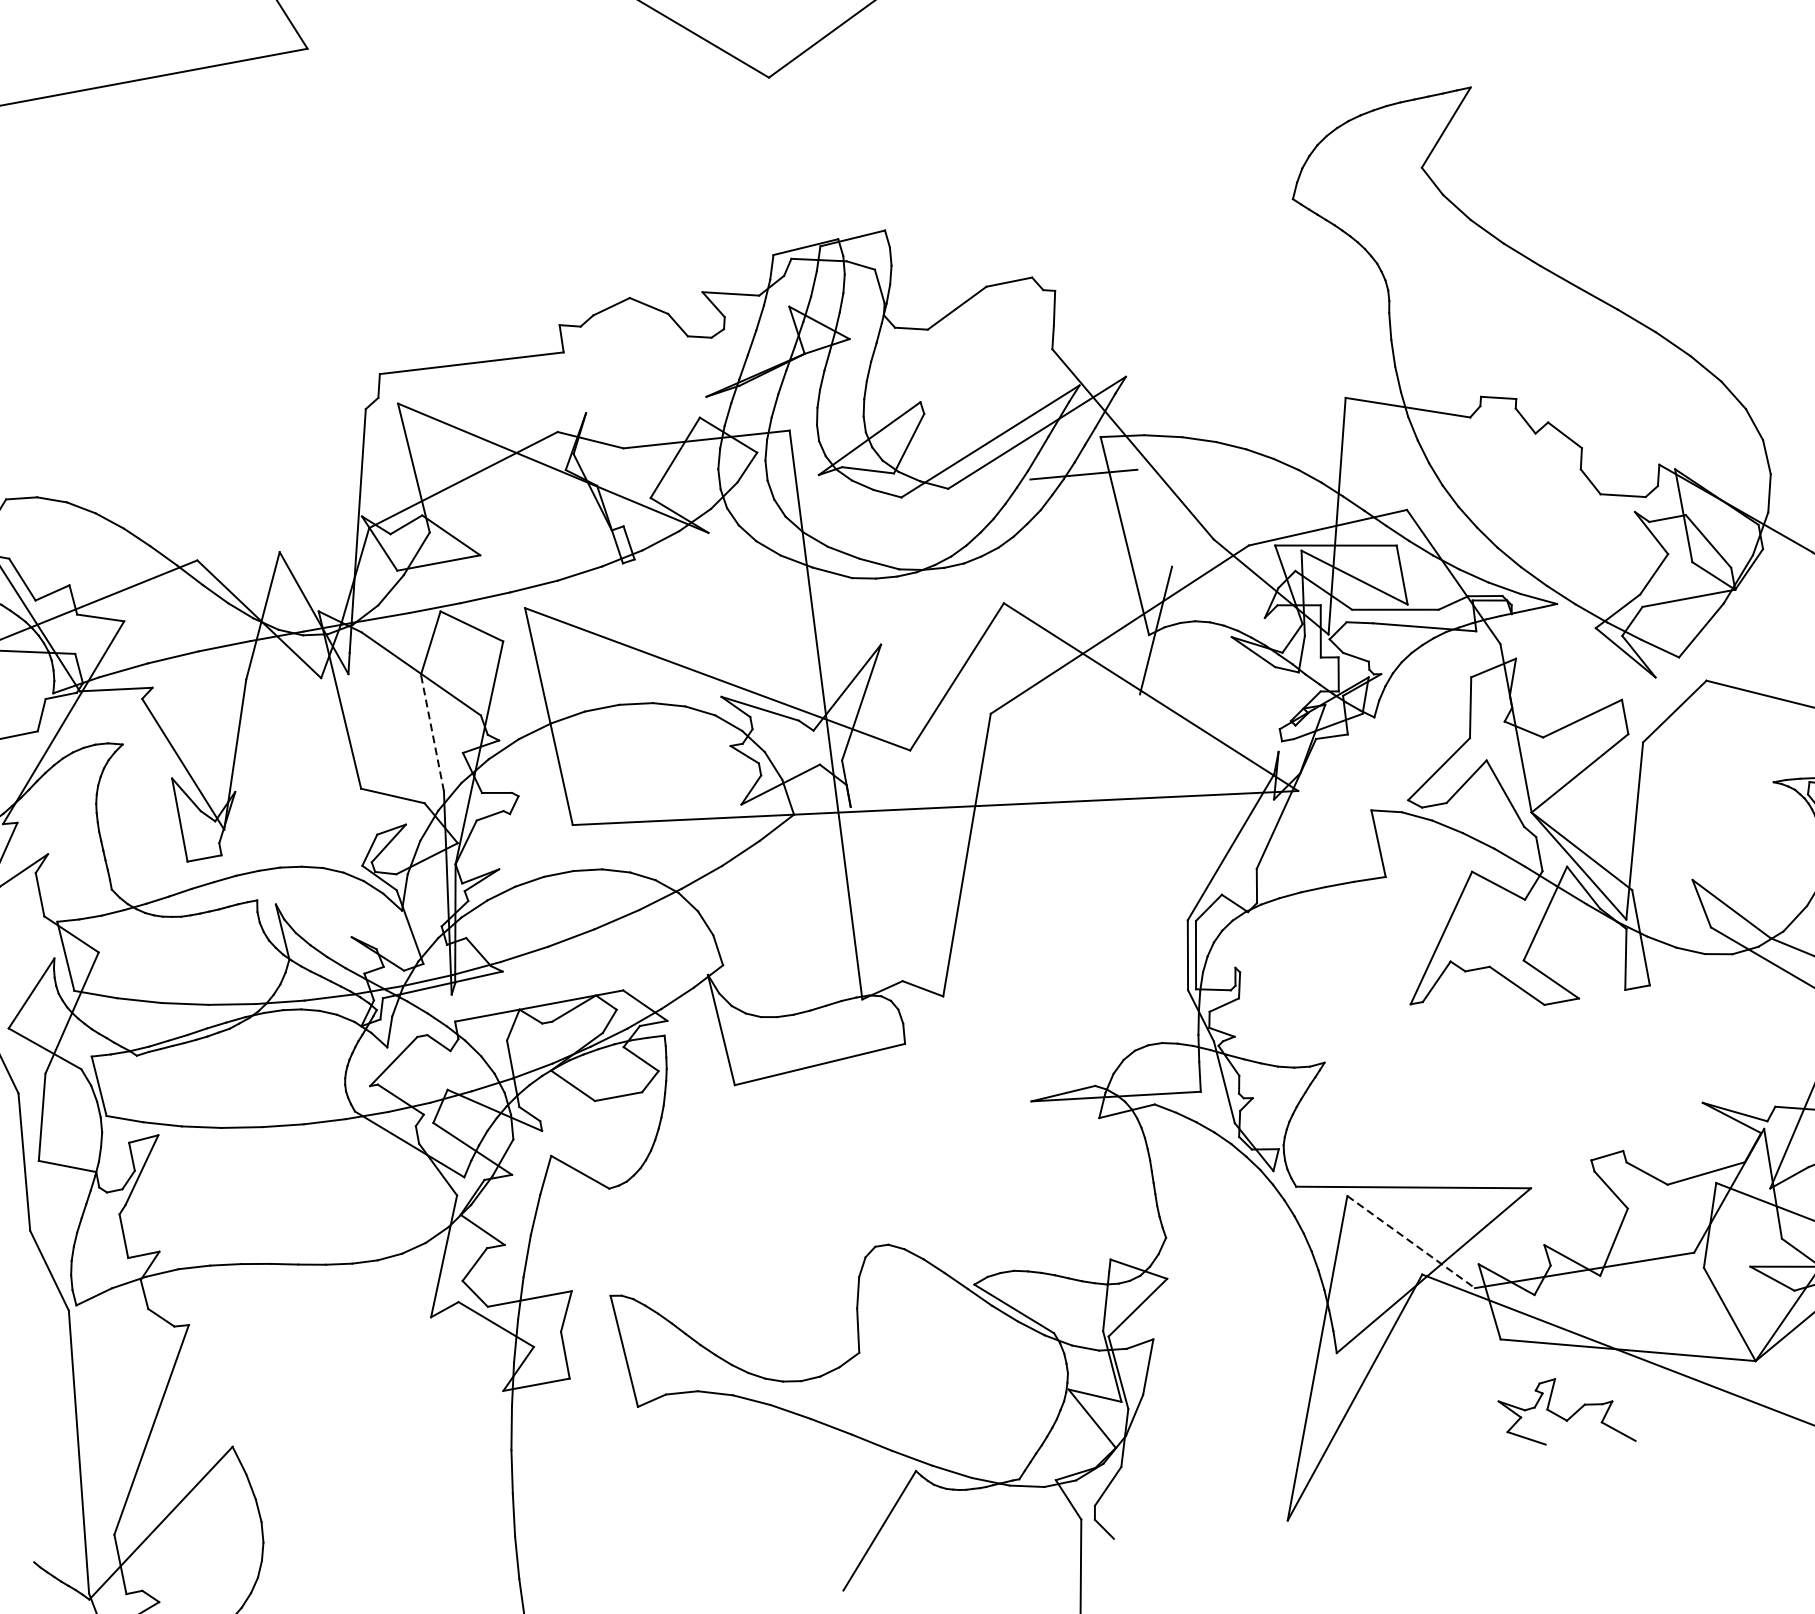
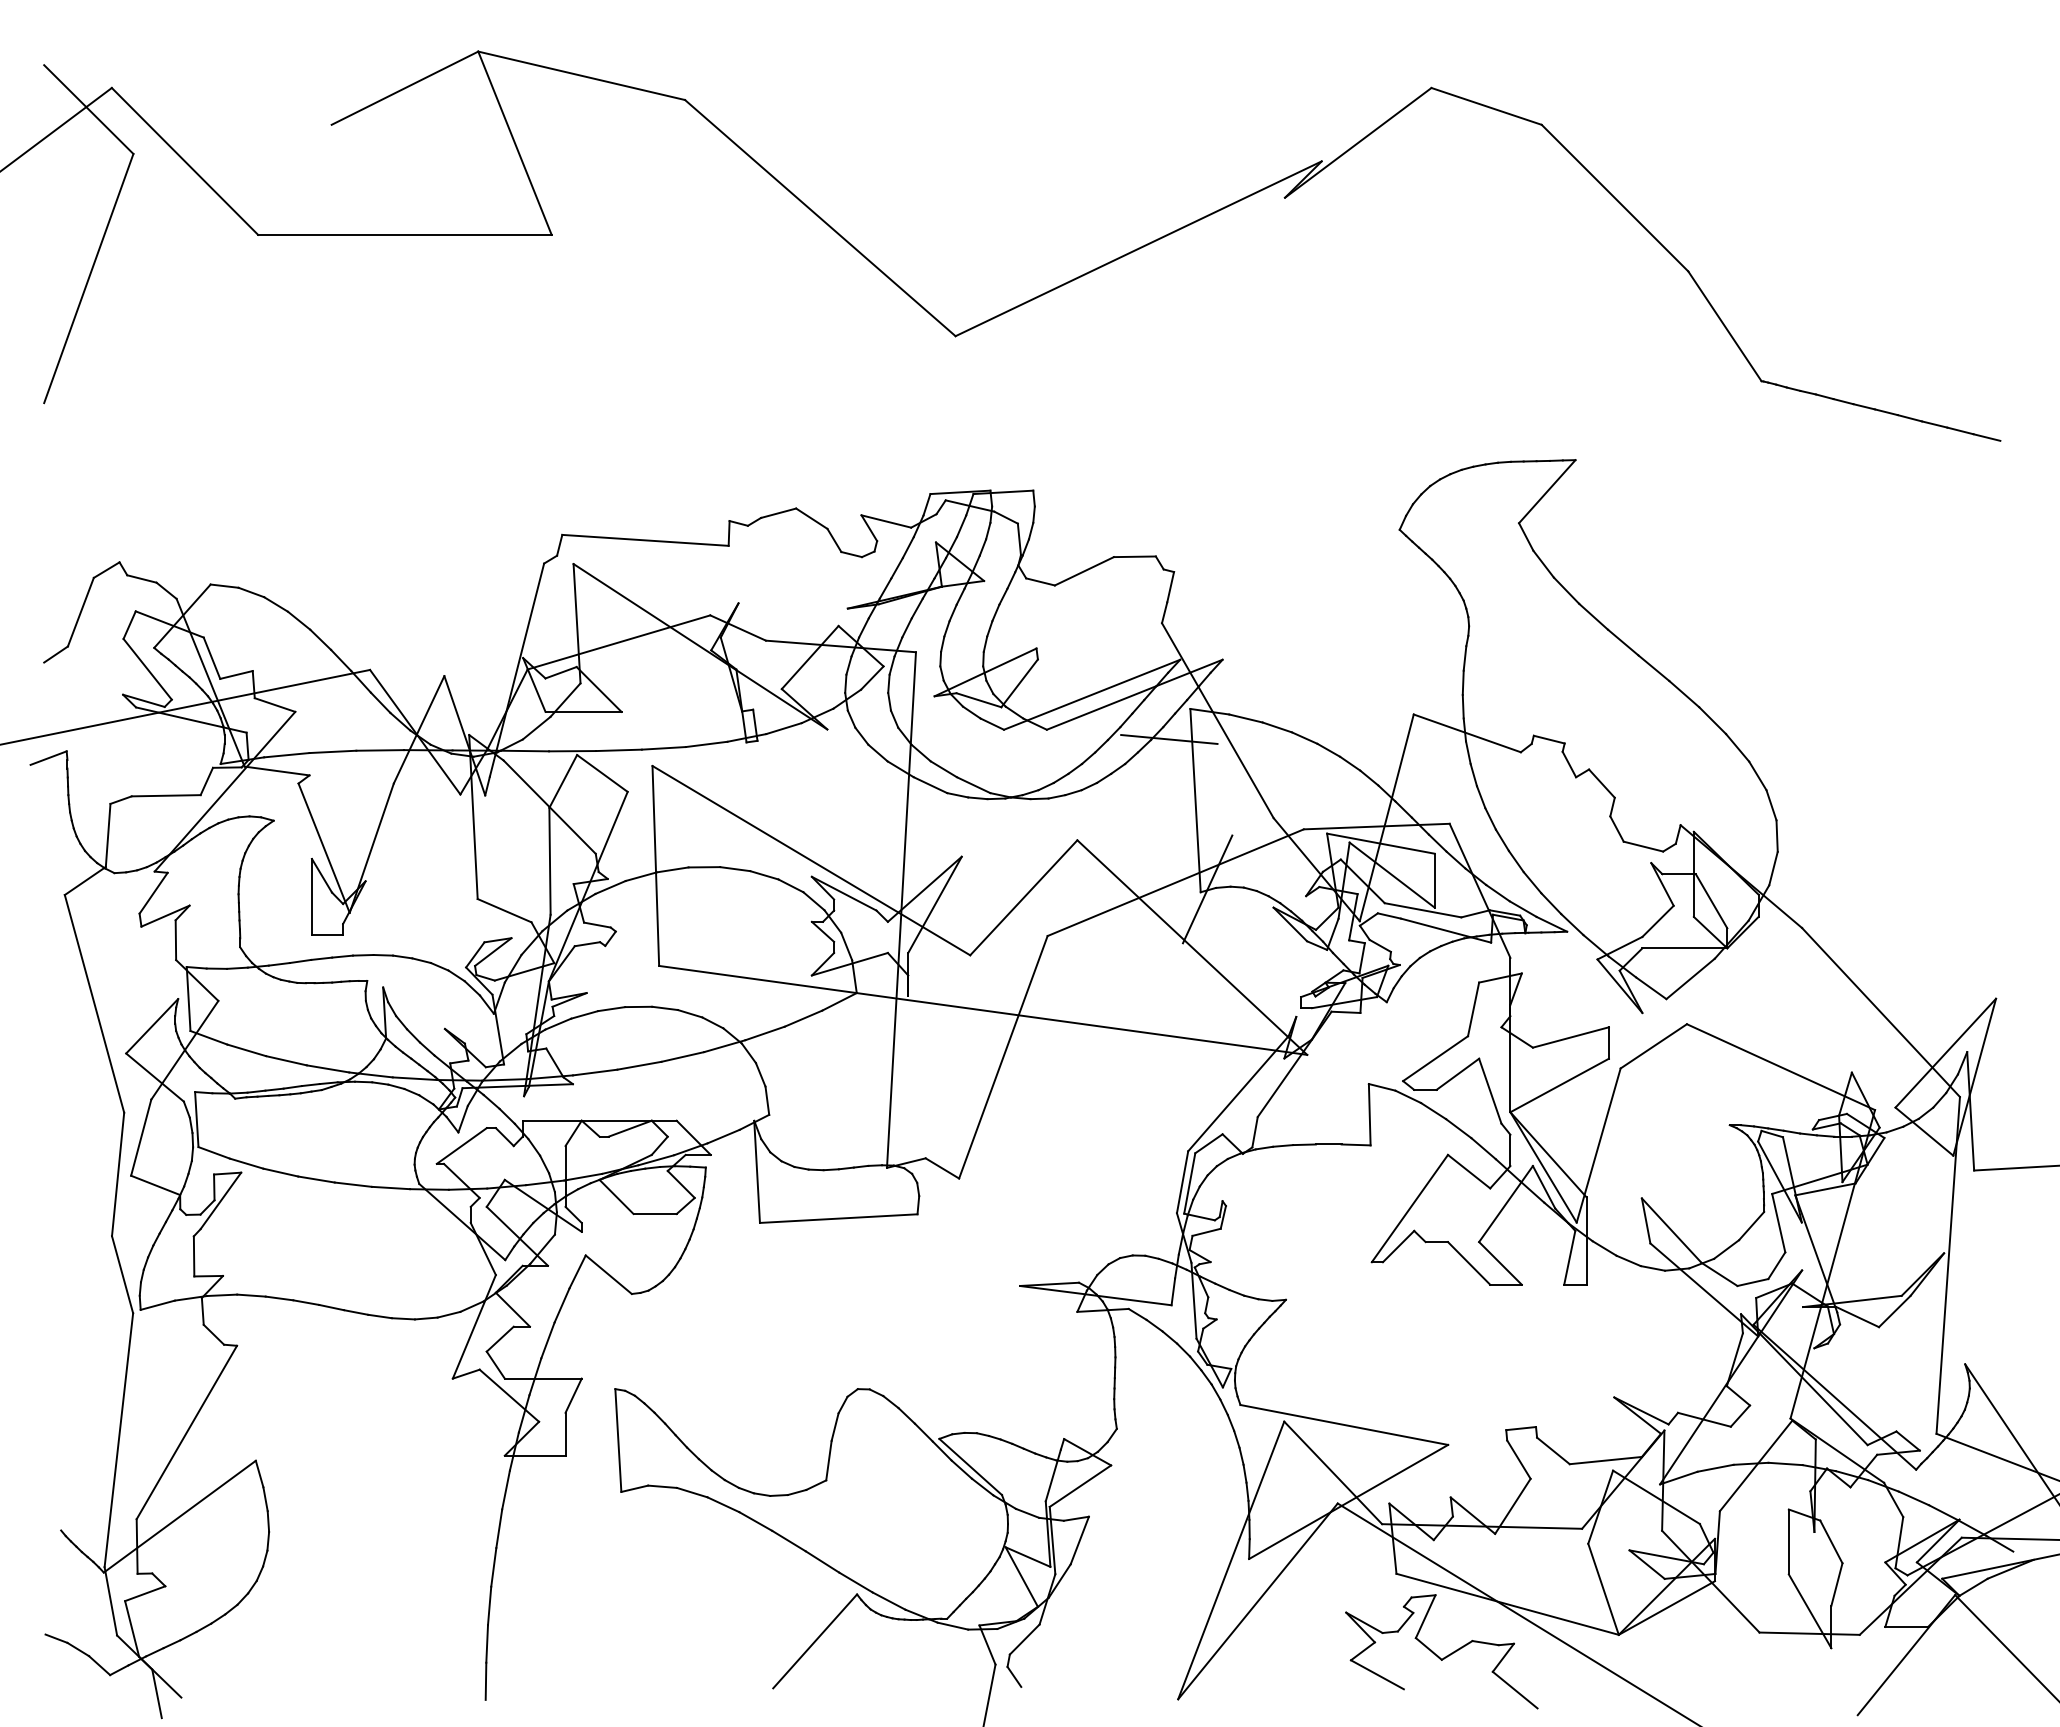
line: (431, 732) -> (549, 860), dashed -> solid
line: (1411, 1241) -> (1333, 1472), dashed -> solid
part: (1565, 1415) -> (1441, 1651), size x1.67

